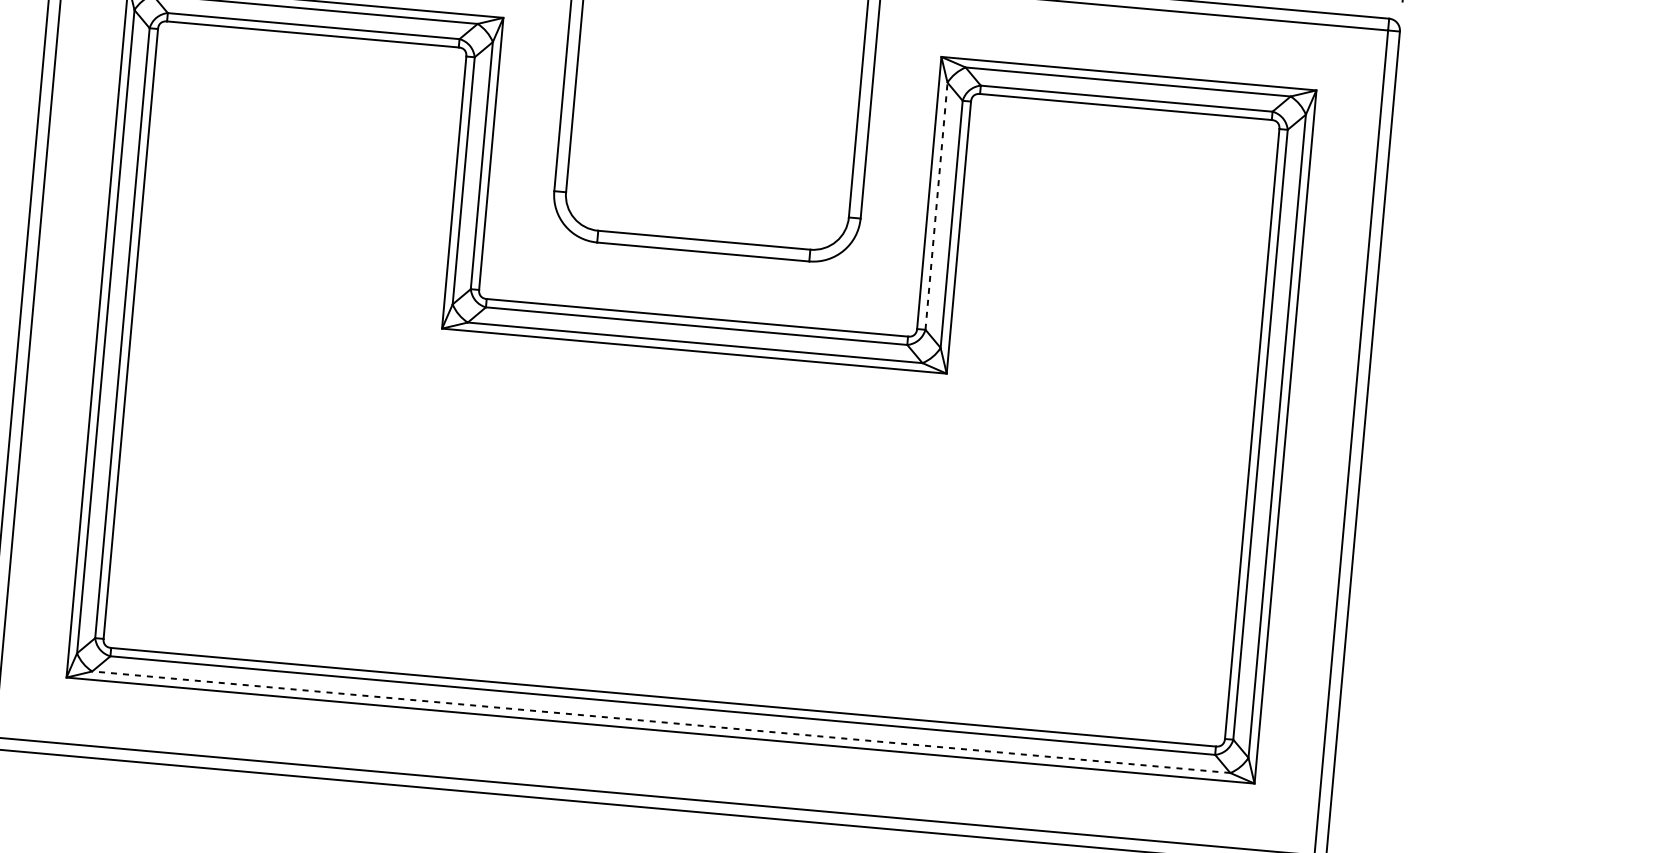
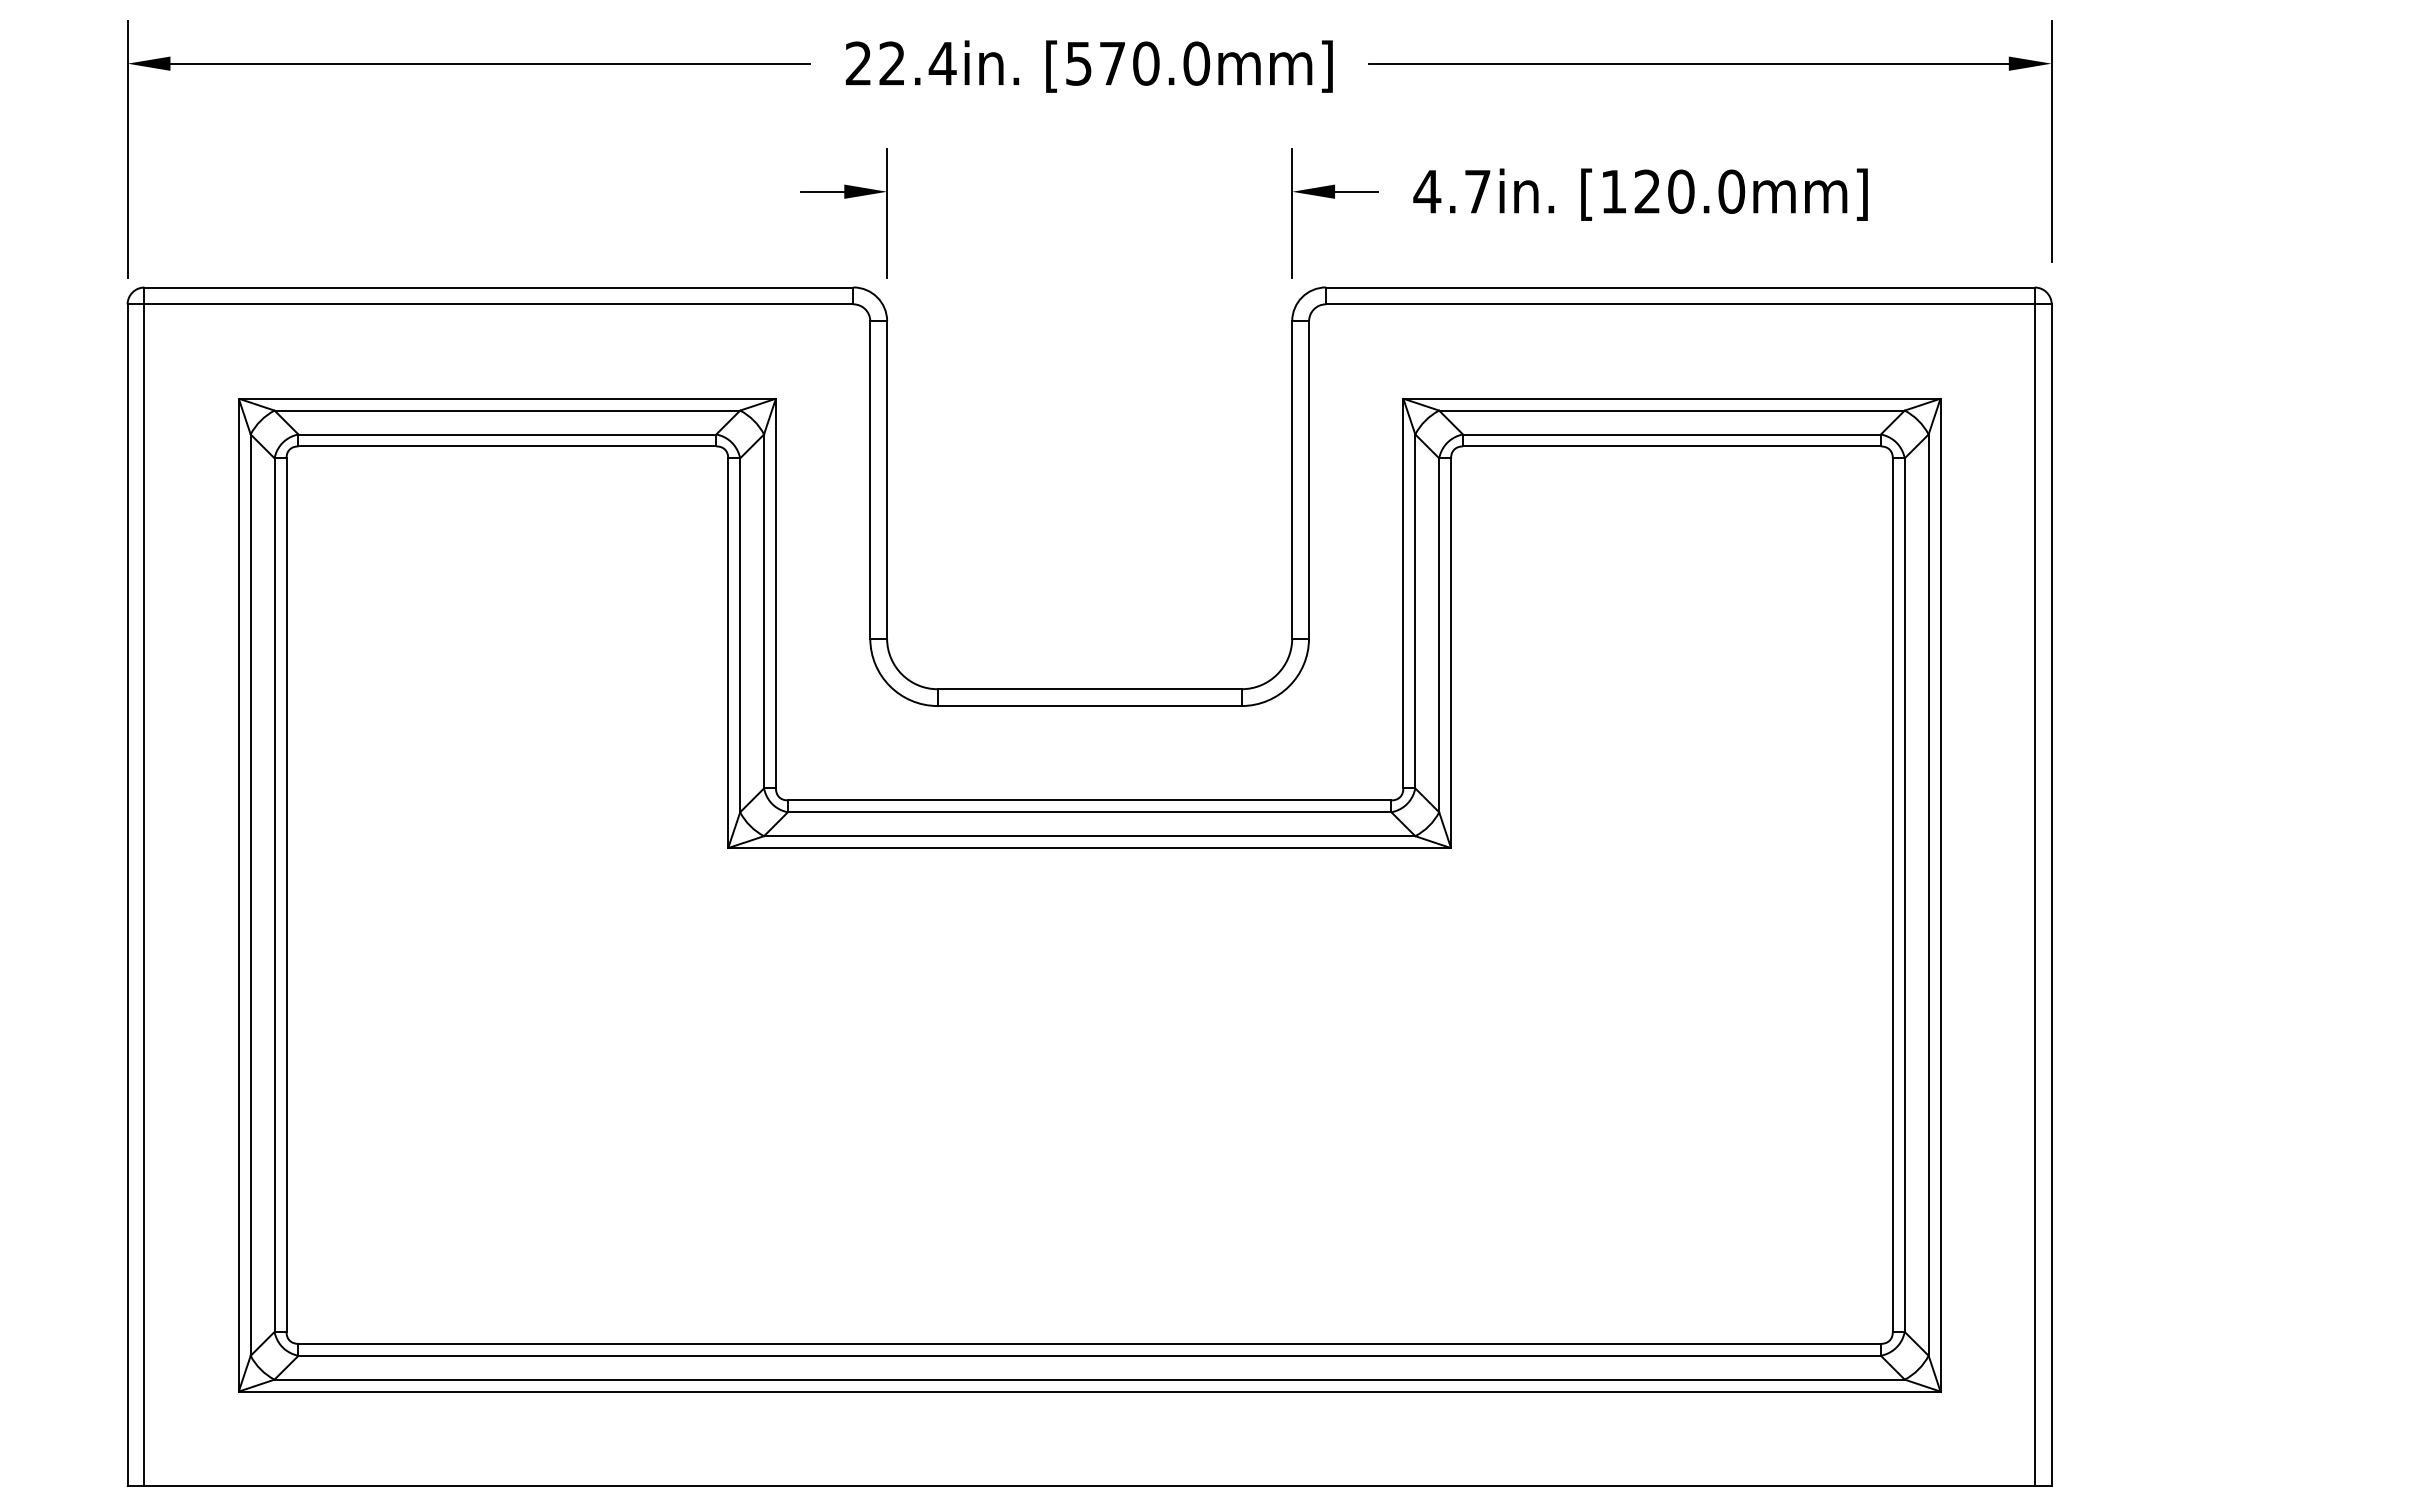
line: (936, 206) -> (1415, 611), dashed -> solid
line: (661, 722) -> (1089, 1379), dashed -> solid

